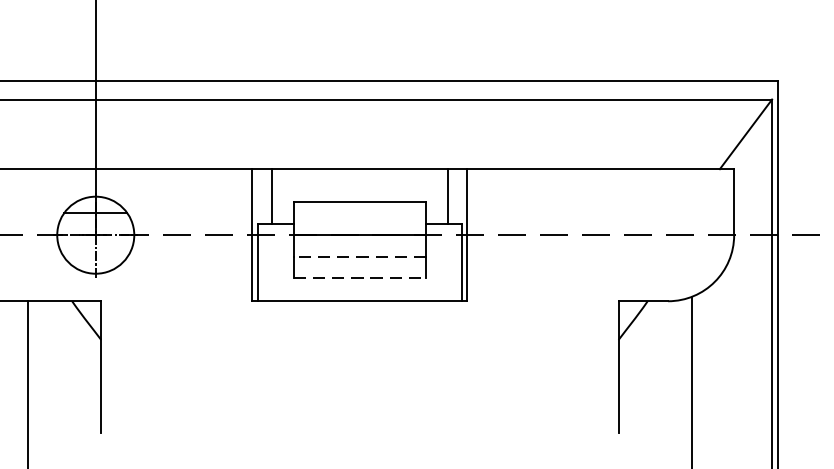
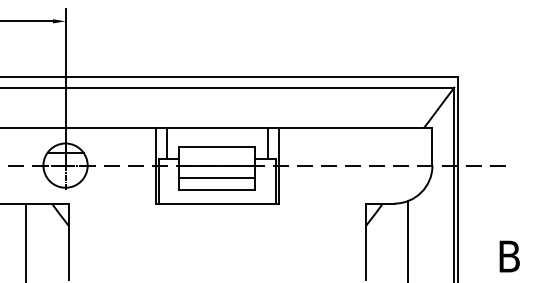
line: (360, 257) -> (217, 178), dashed -> solid
line: (360, 278) -> (217, 190), dashed -> solid

